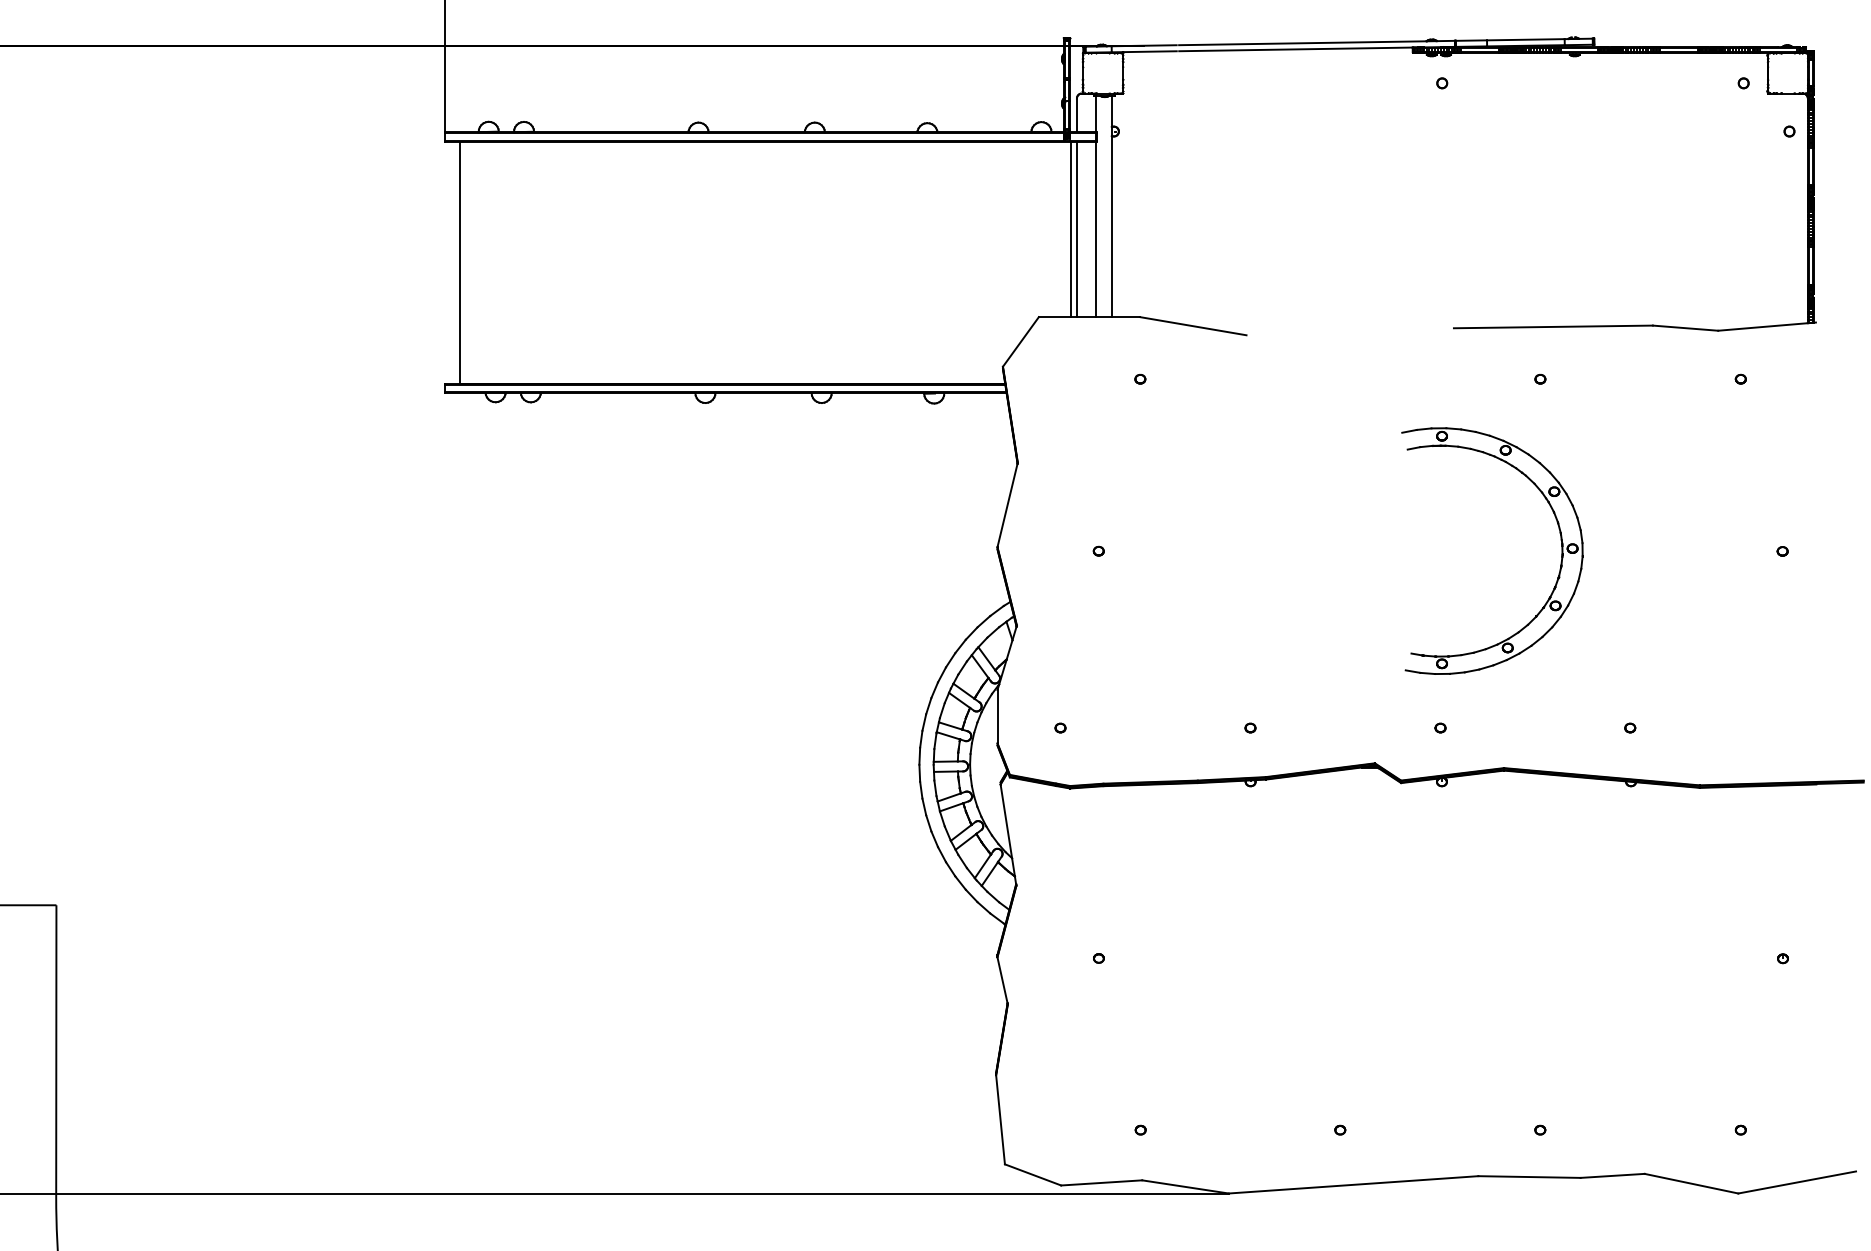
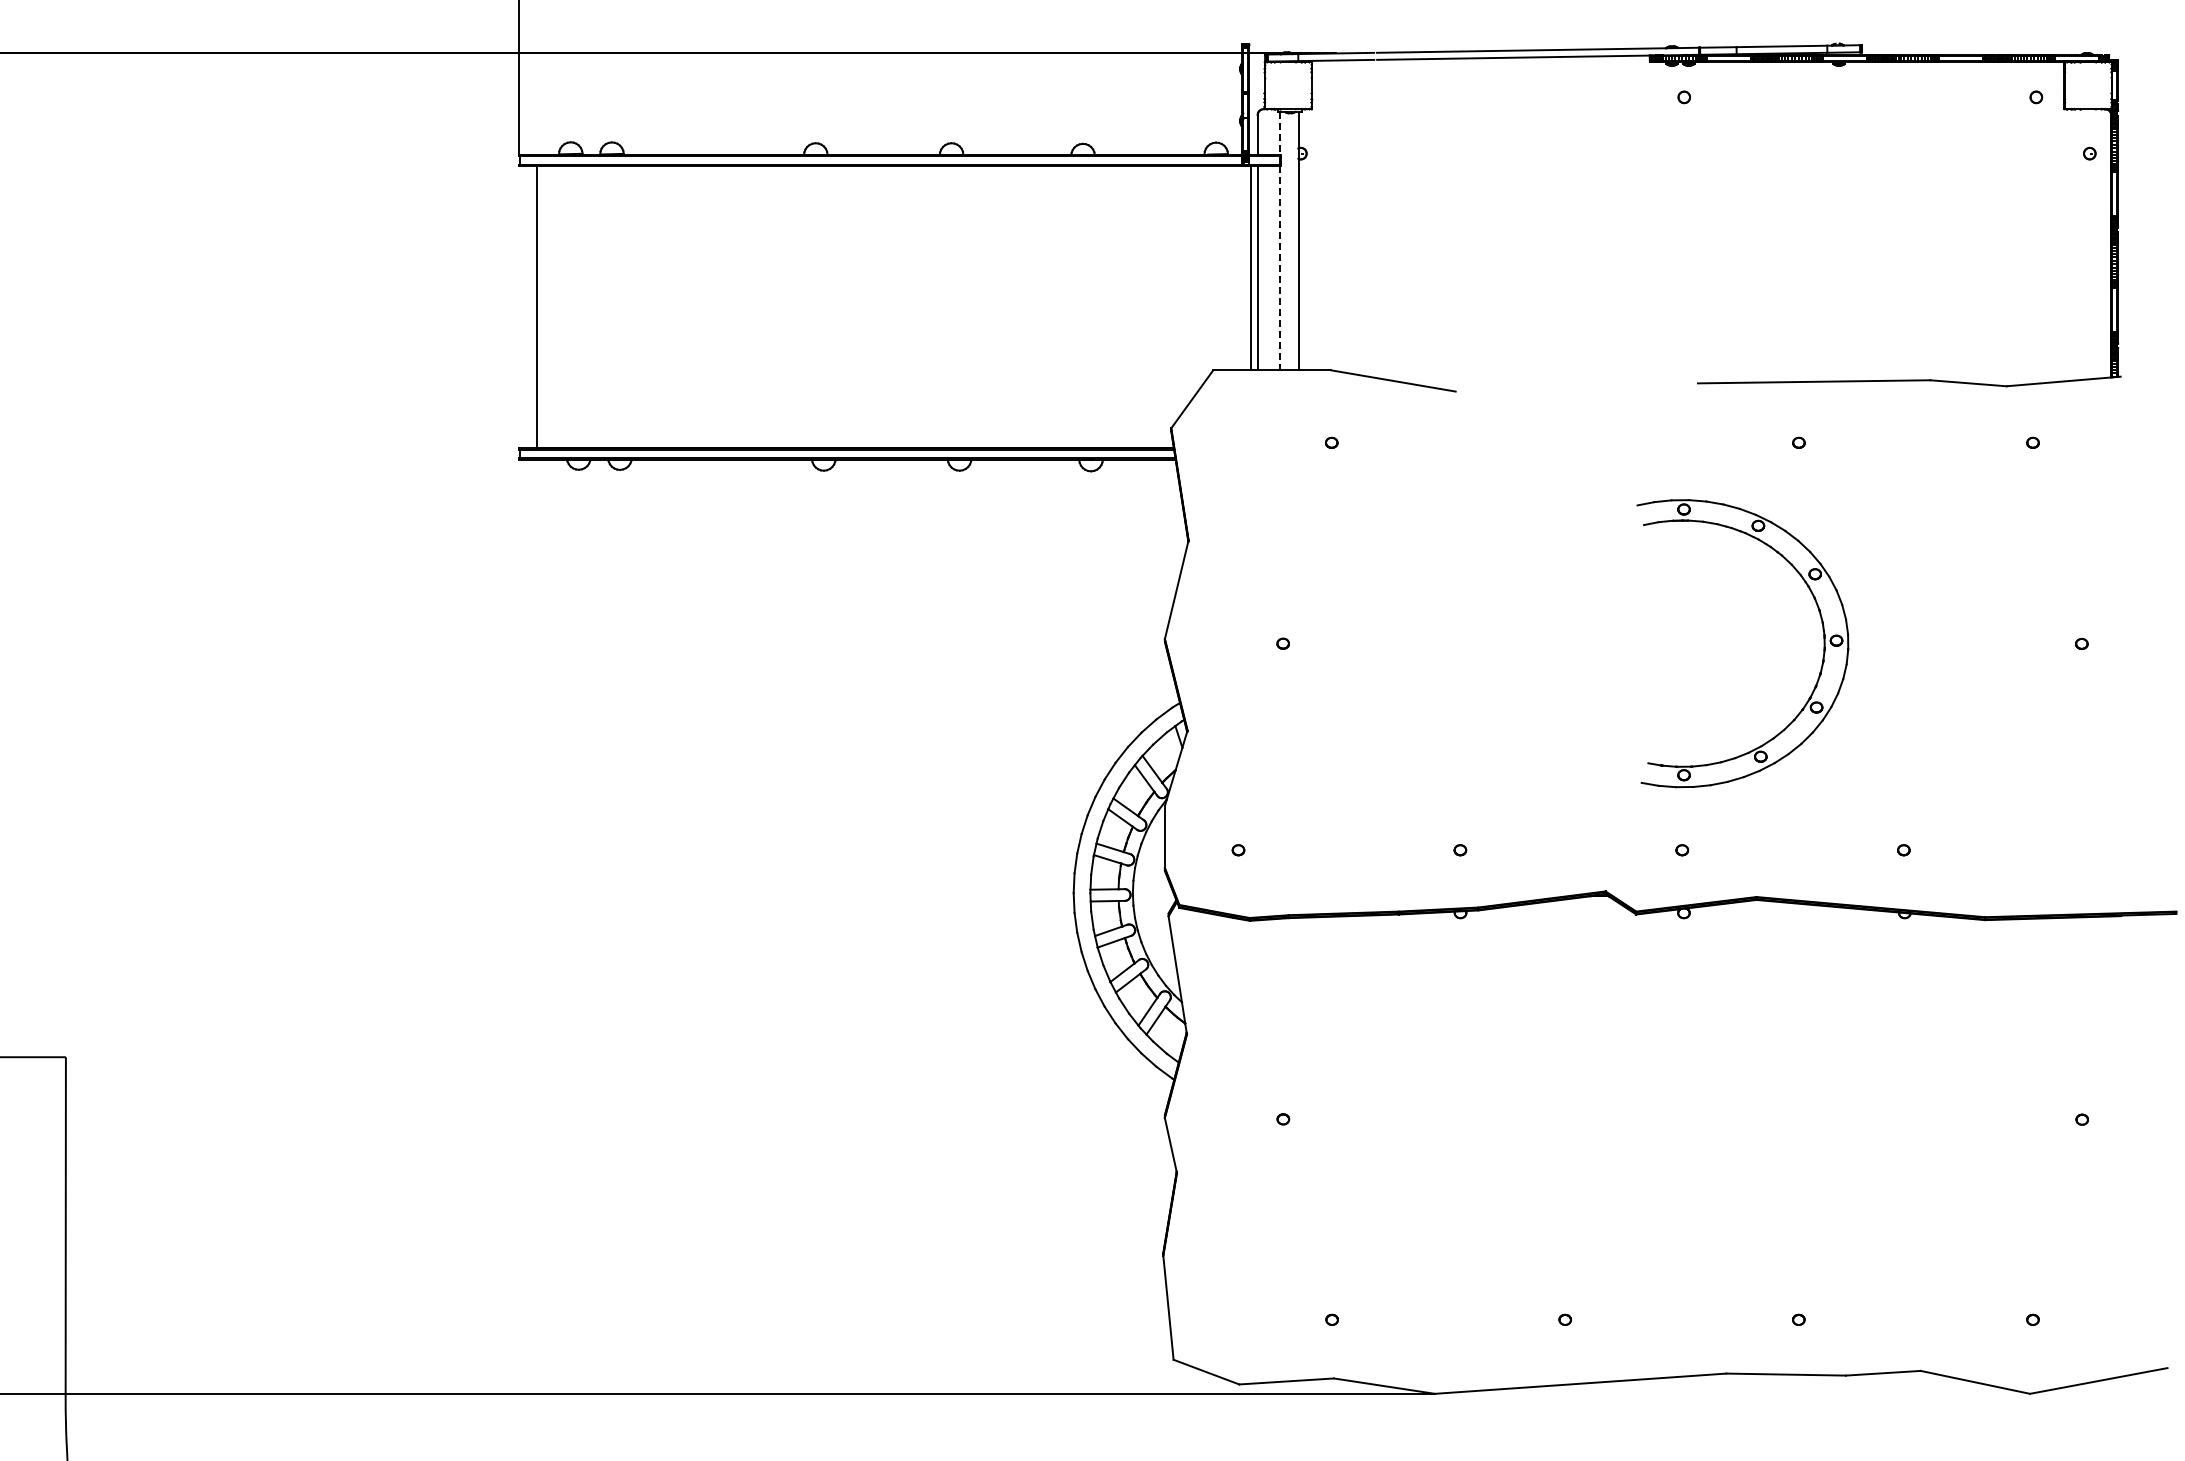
line: (1096, 114) -> (1280, 133), solid -> dashed
line: (1096, 229) -> (1280, 268), solid -> dashed

